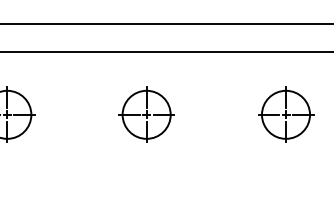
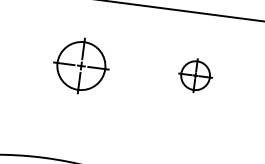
part: (146, 114) -> (81, 65), moved
part: (286, 114) -> (195, 75), size x0.6

